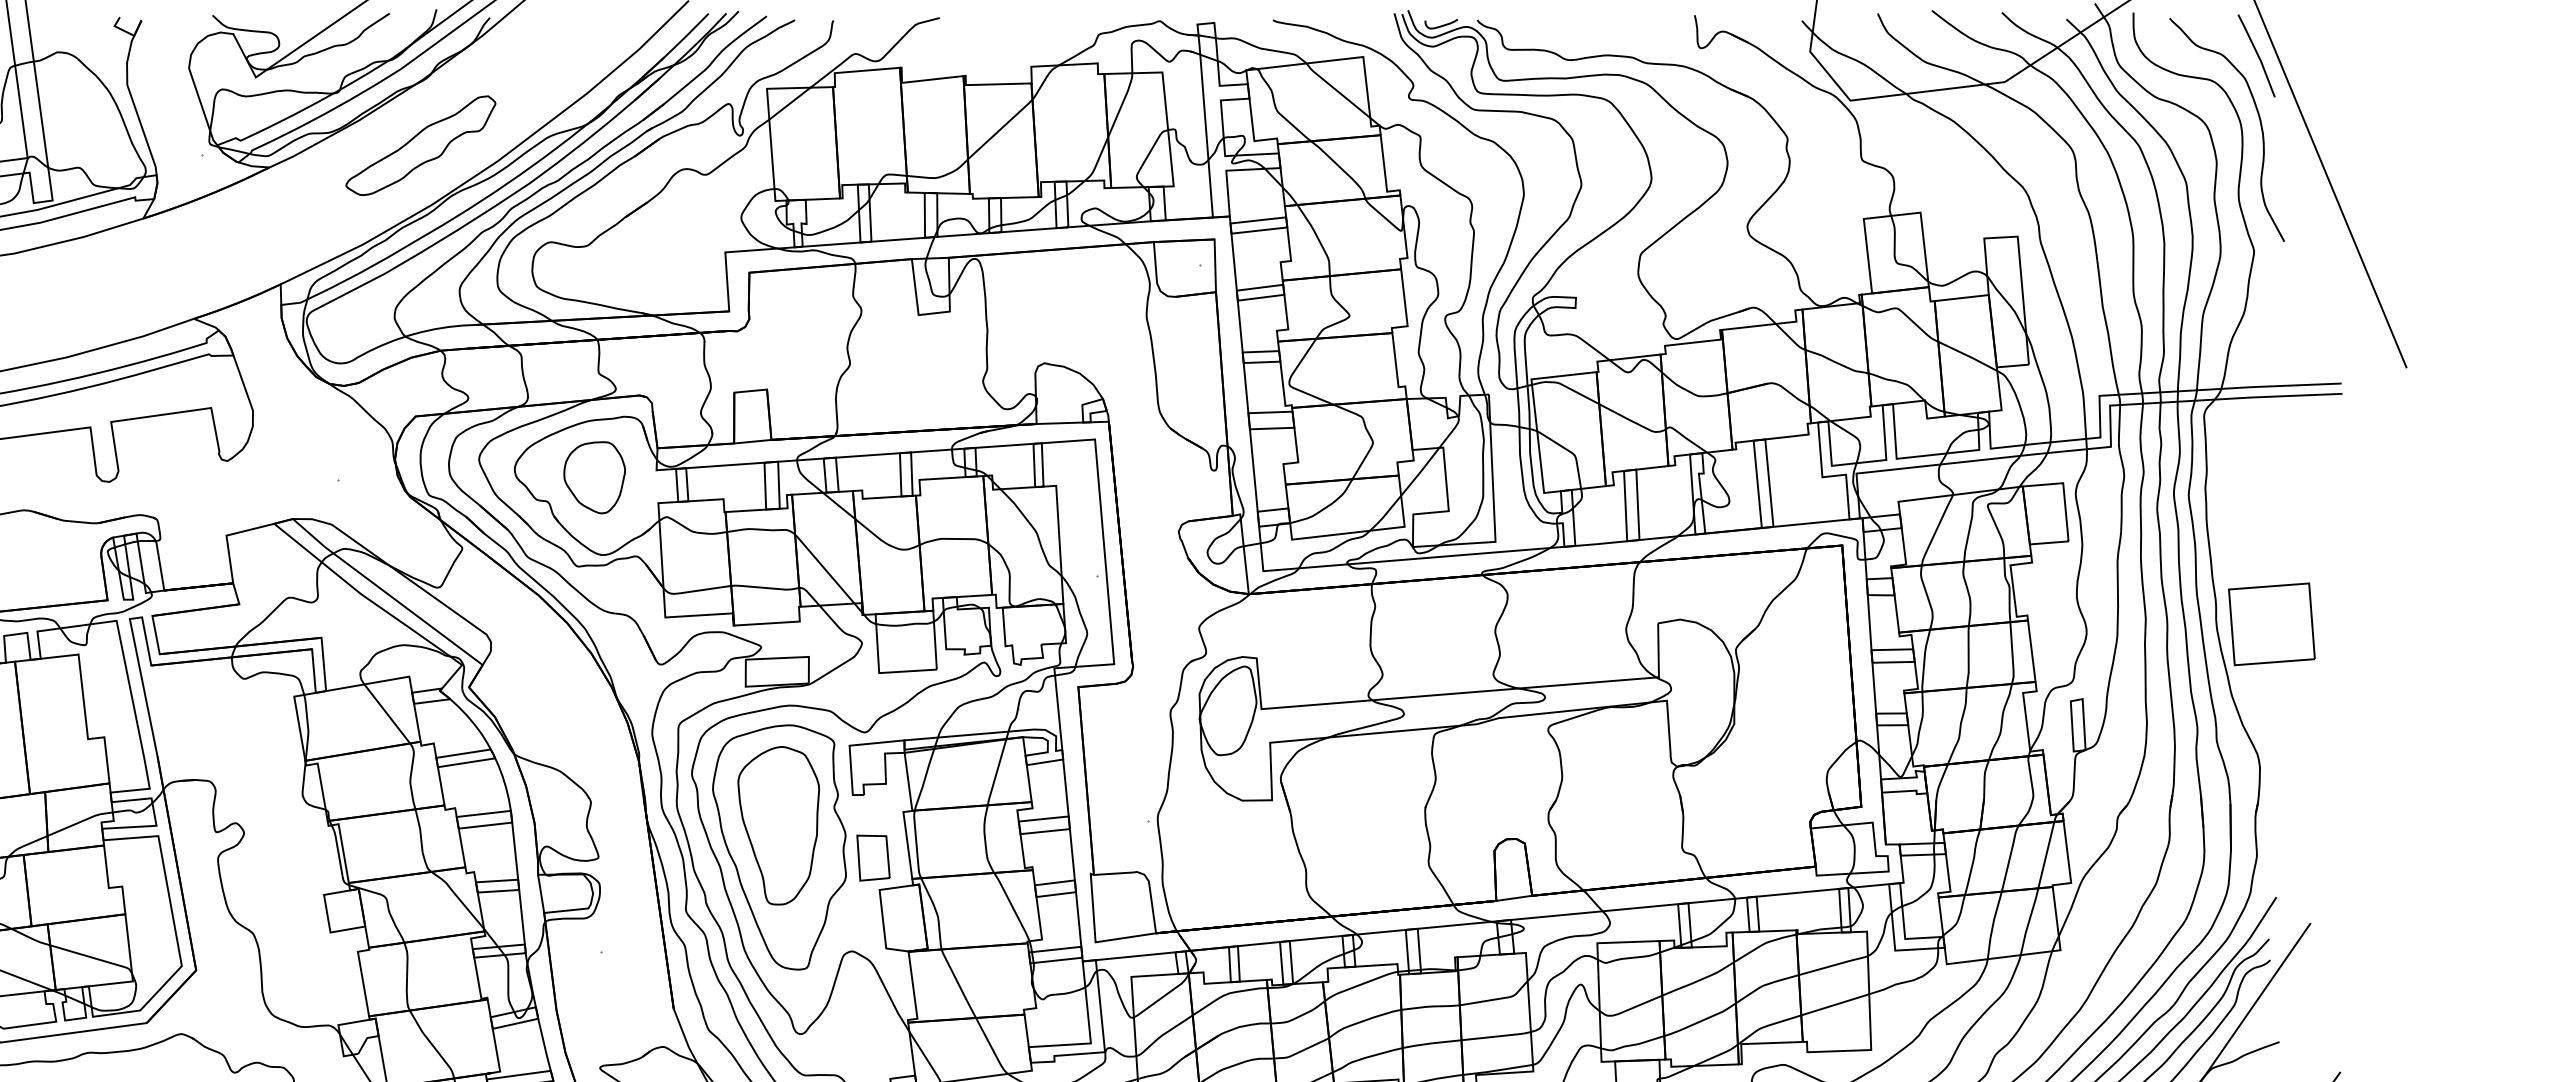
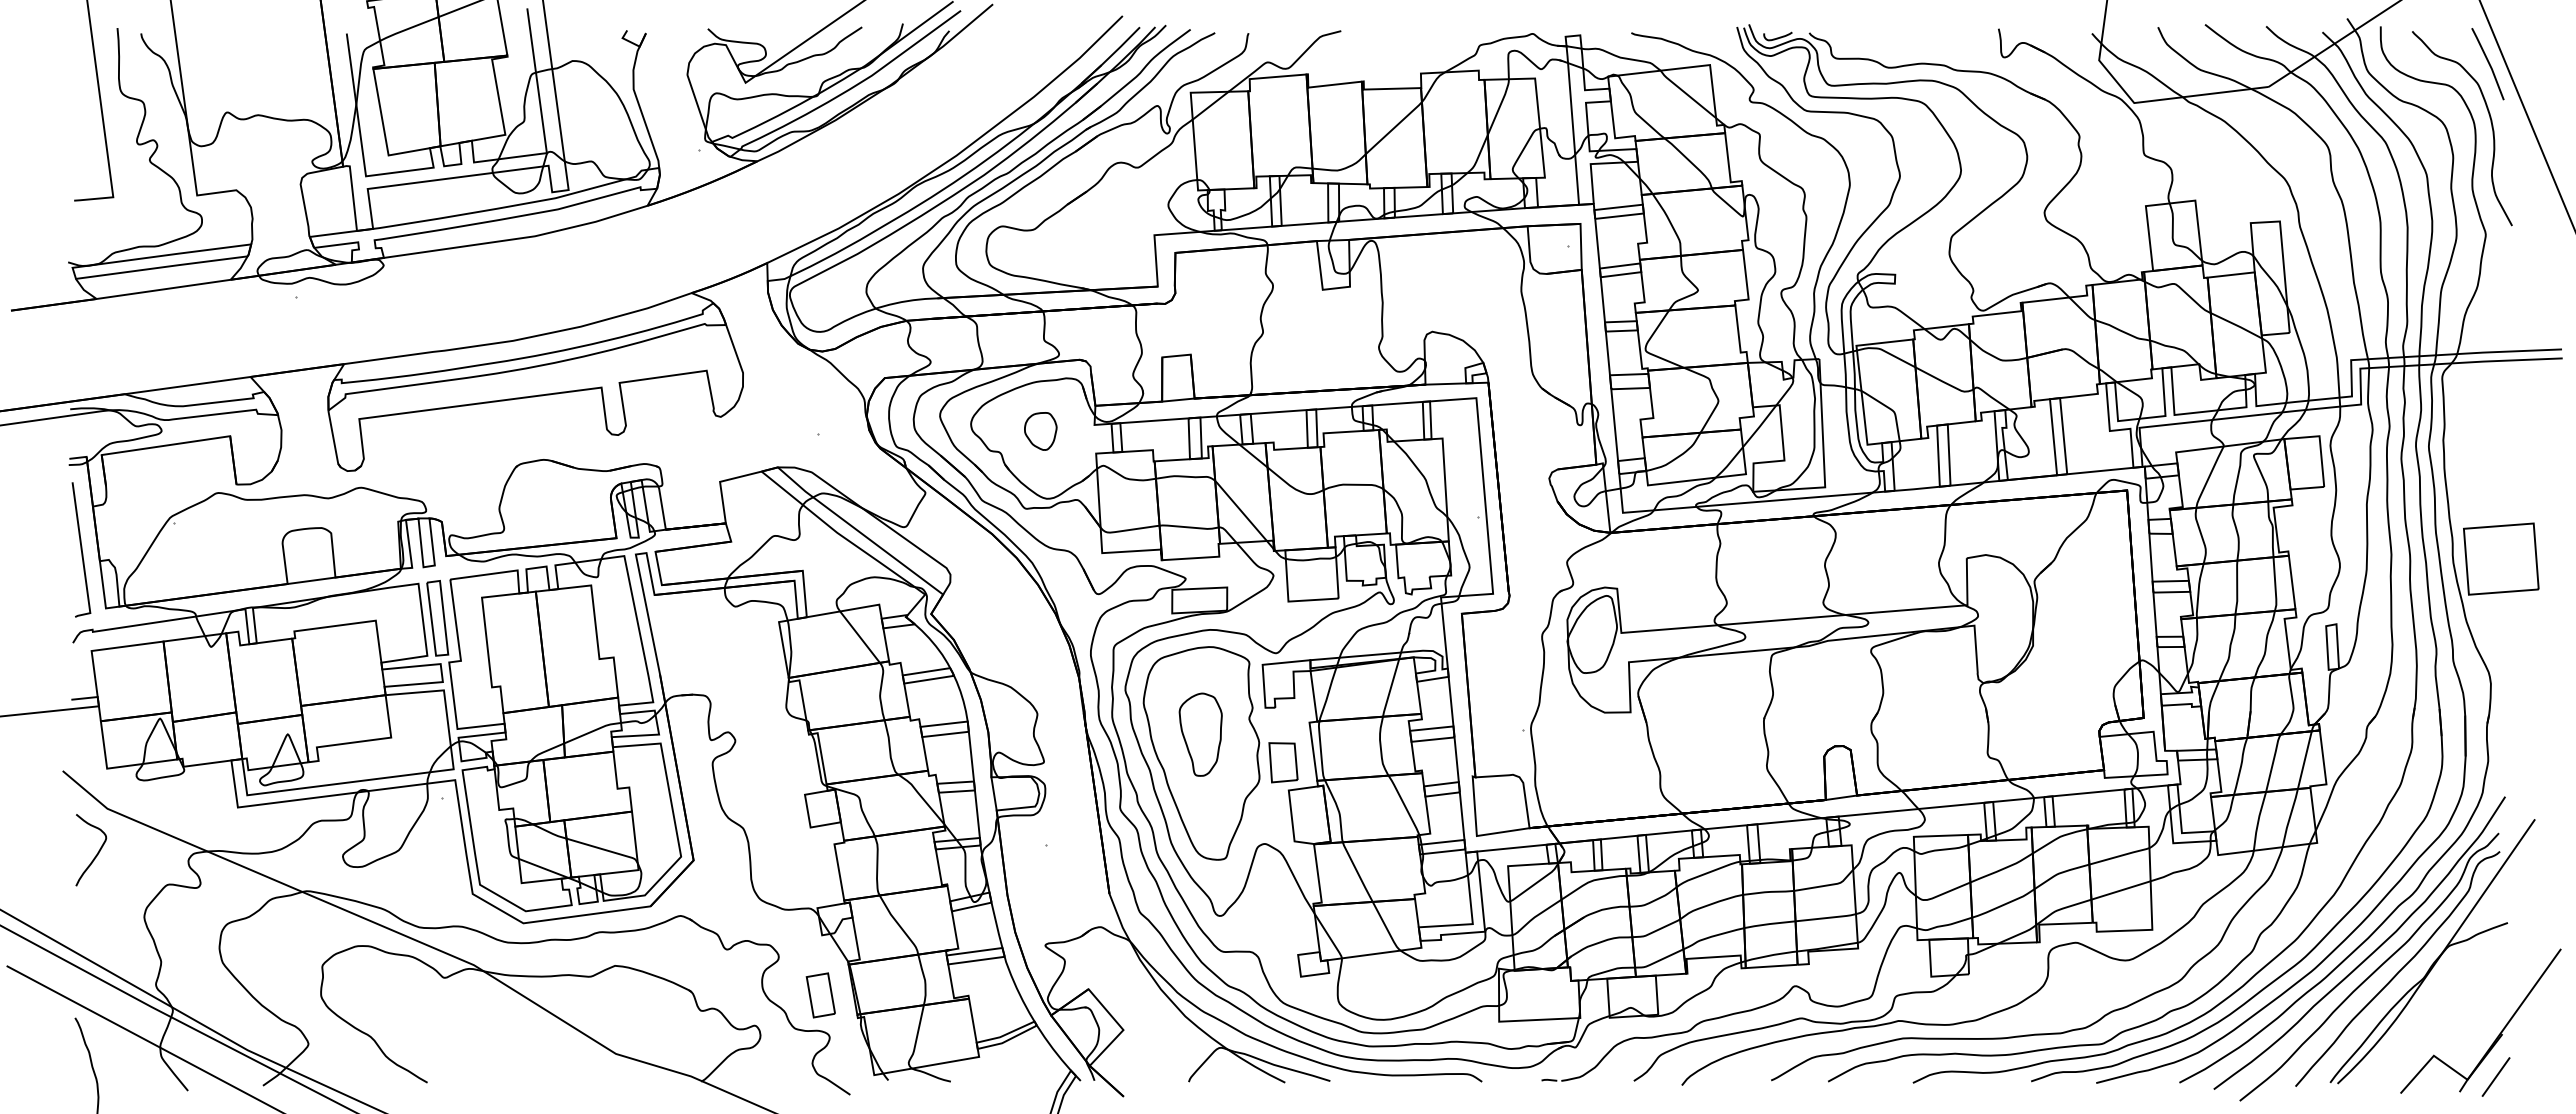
part: (421, 145) -> (889, 142), removed
part: (594, 477) -> (1040, 431), size x0.6
part: (778, 825) -> (1200, 734), size x0.6

